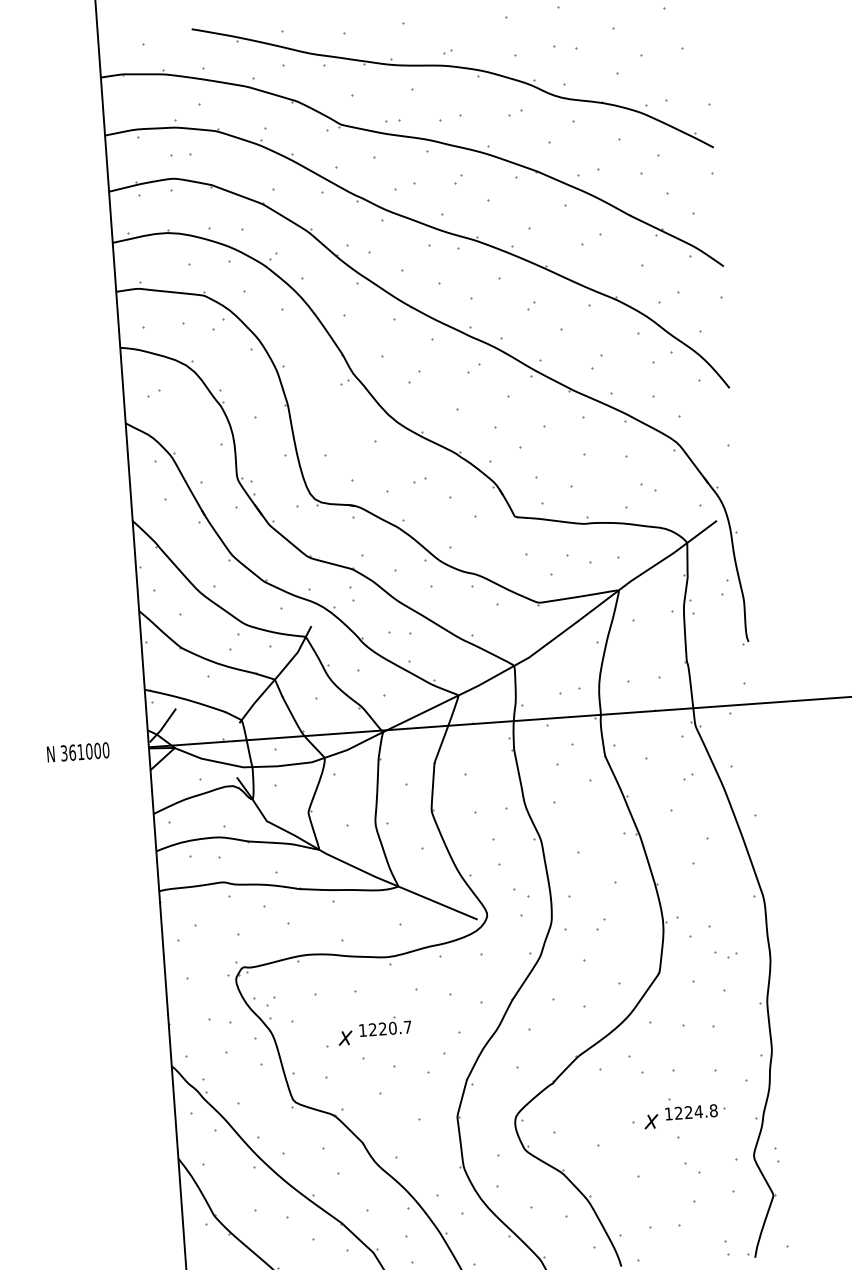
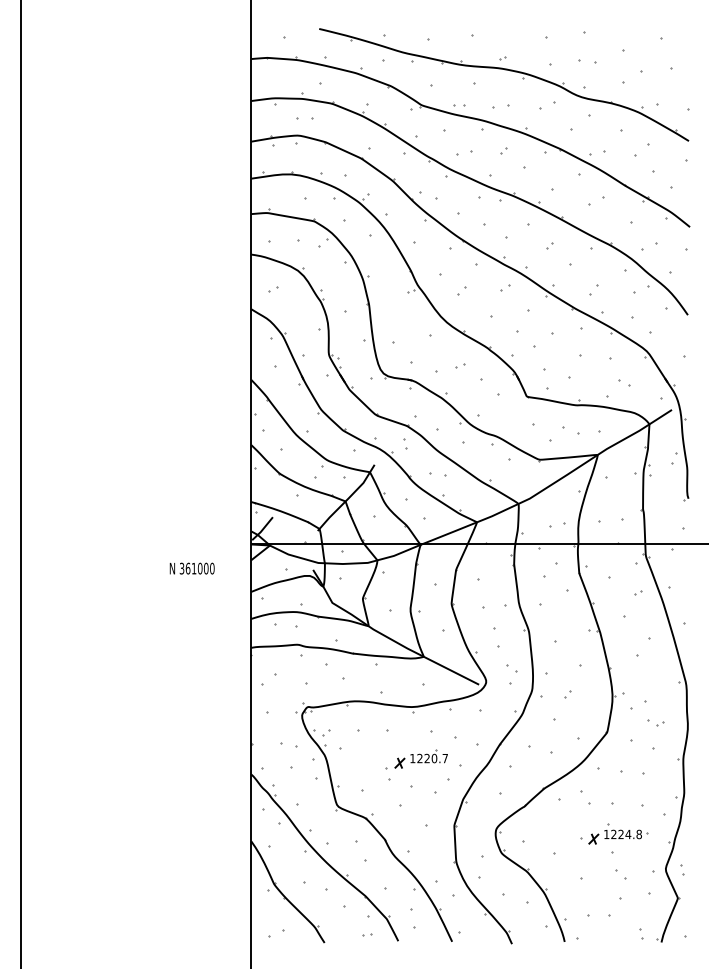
part: (514, 112) -> (547, 105), size x1.6
text: (77, 752) -> (191, 568), moved
part: (368, 1031) -> (416, 759), moved

